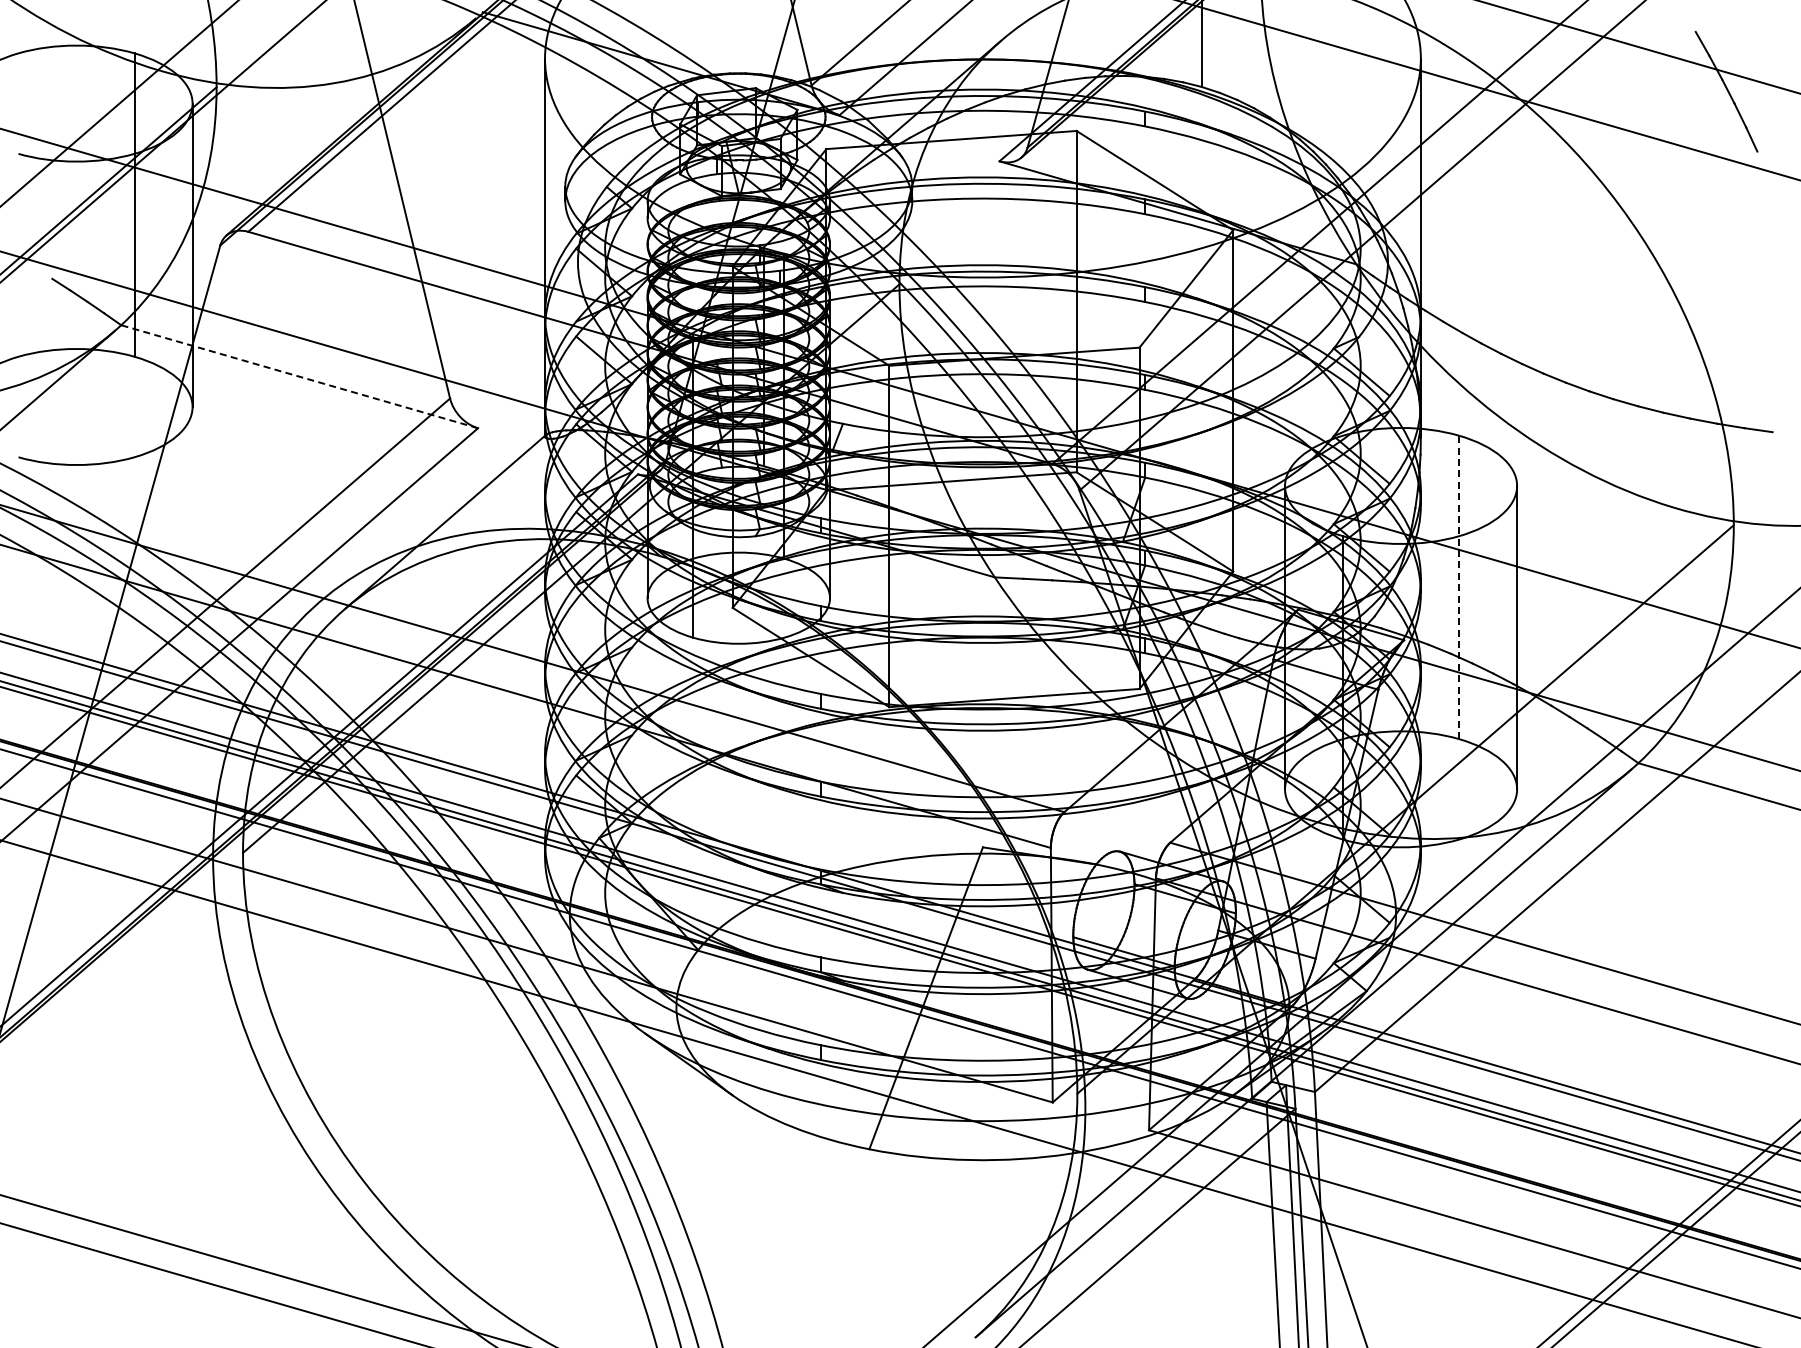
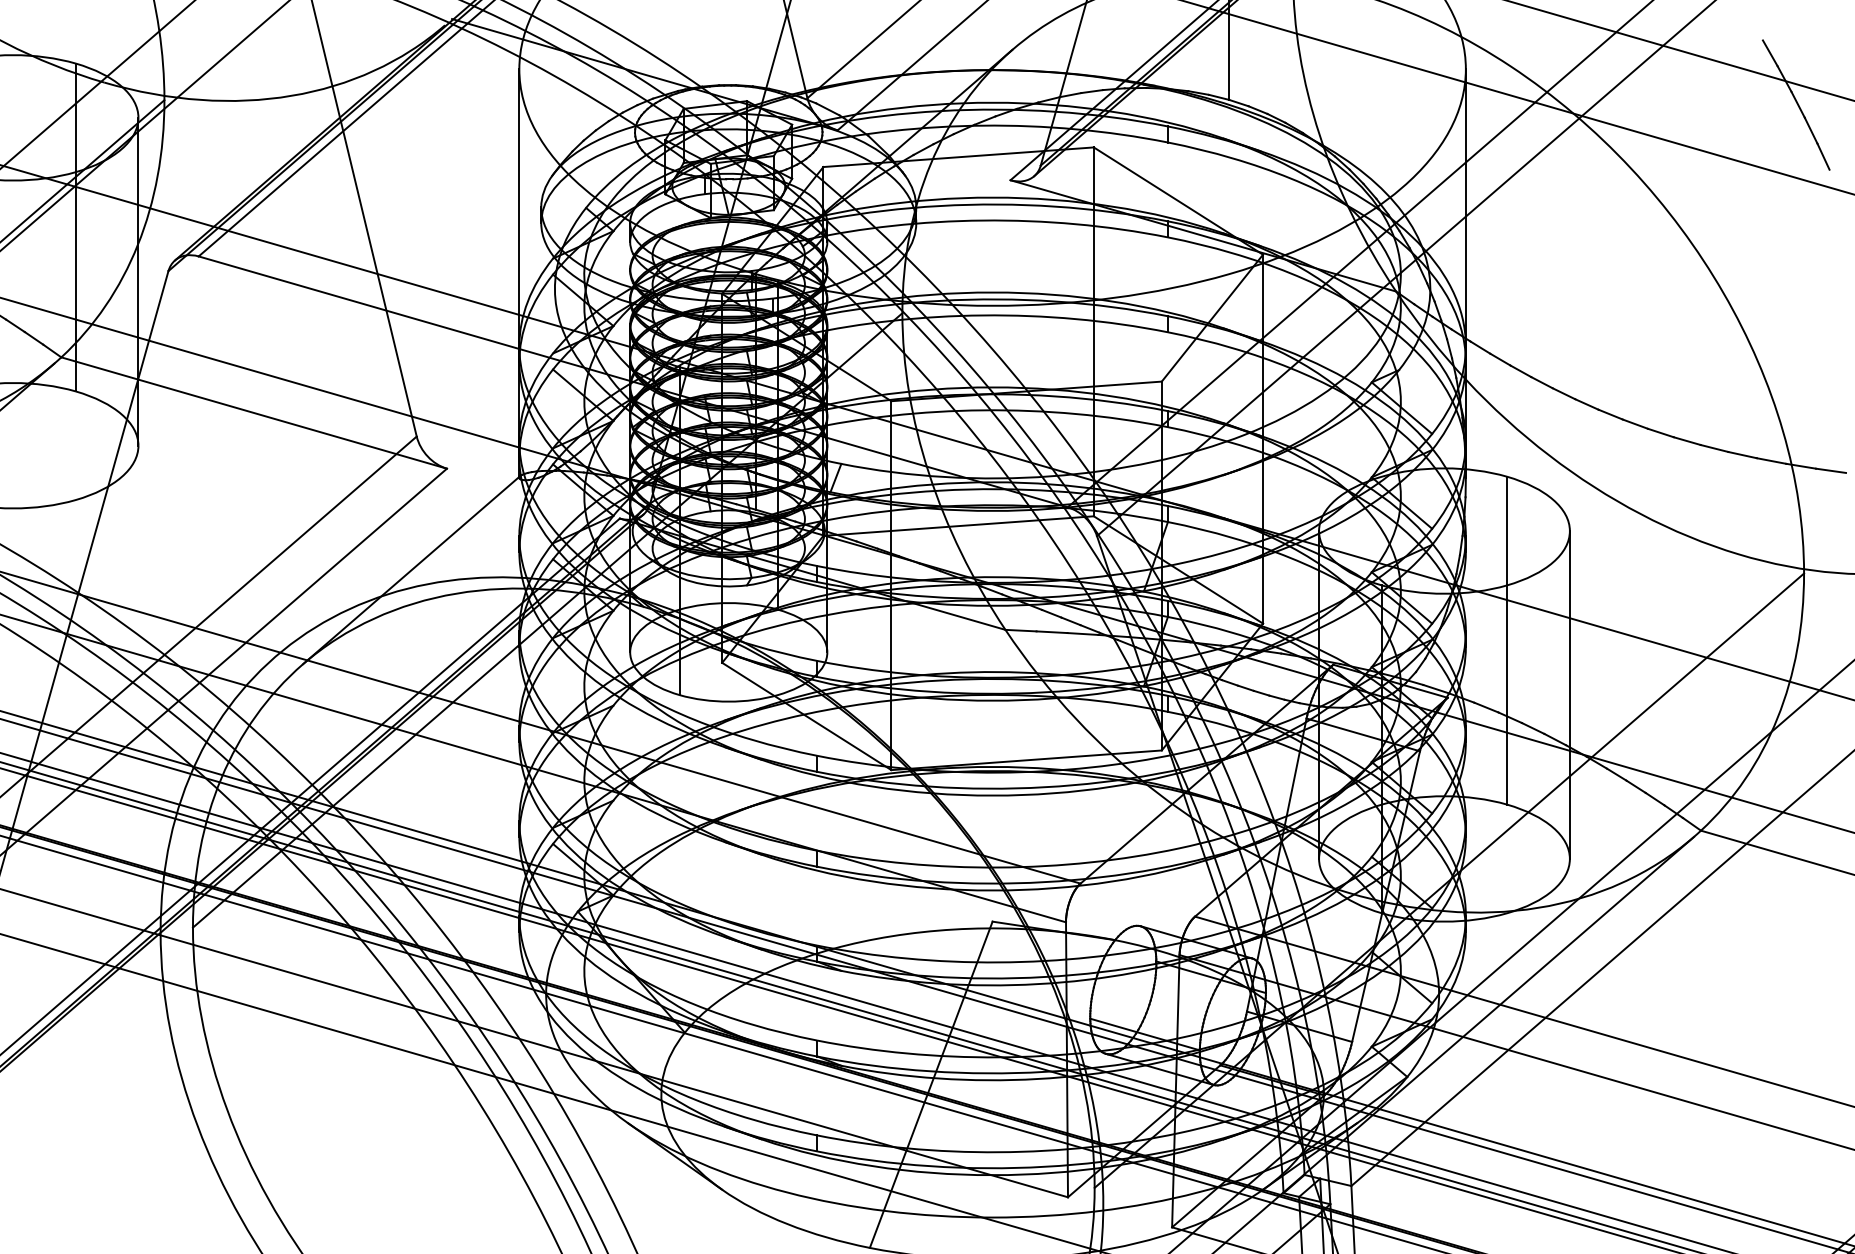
line: (299, 376) -> (254, 412), dashed -> solid
line: (1459, 587) -> (1507, 640), dashed -> solid

